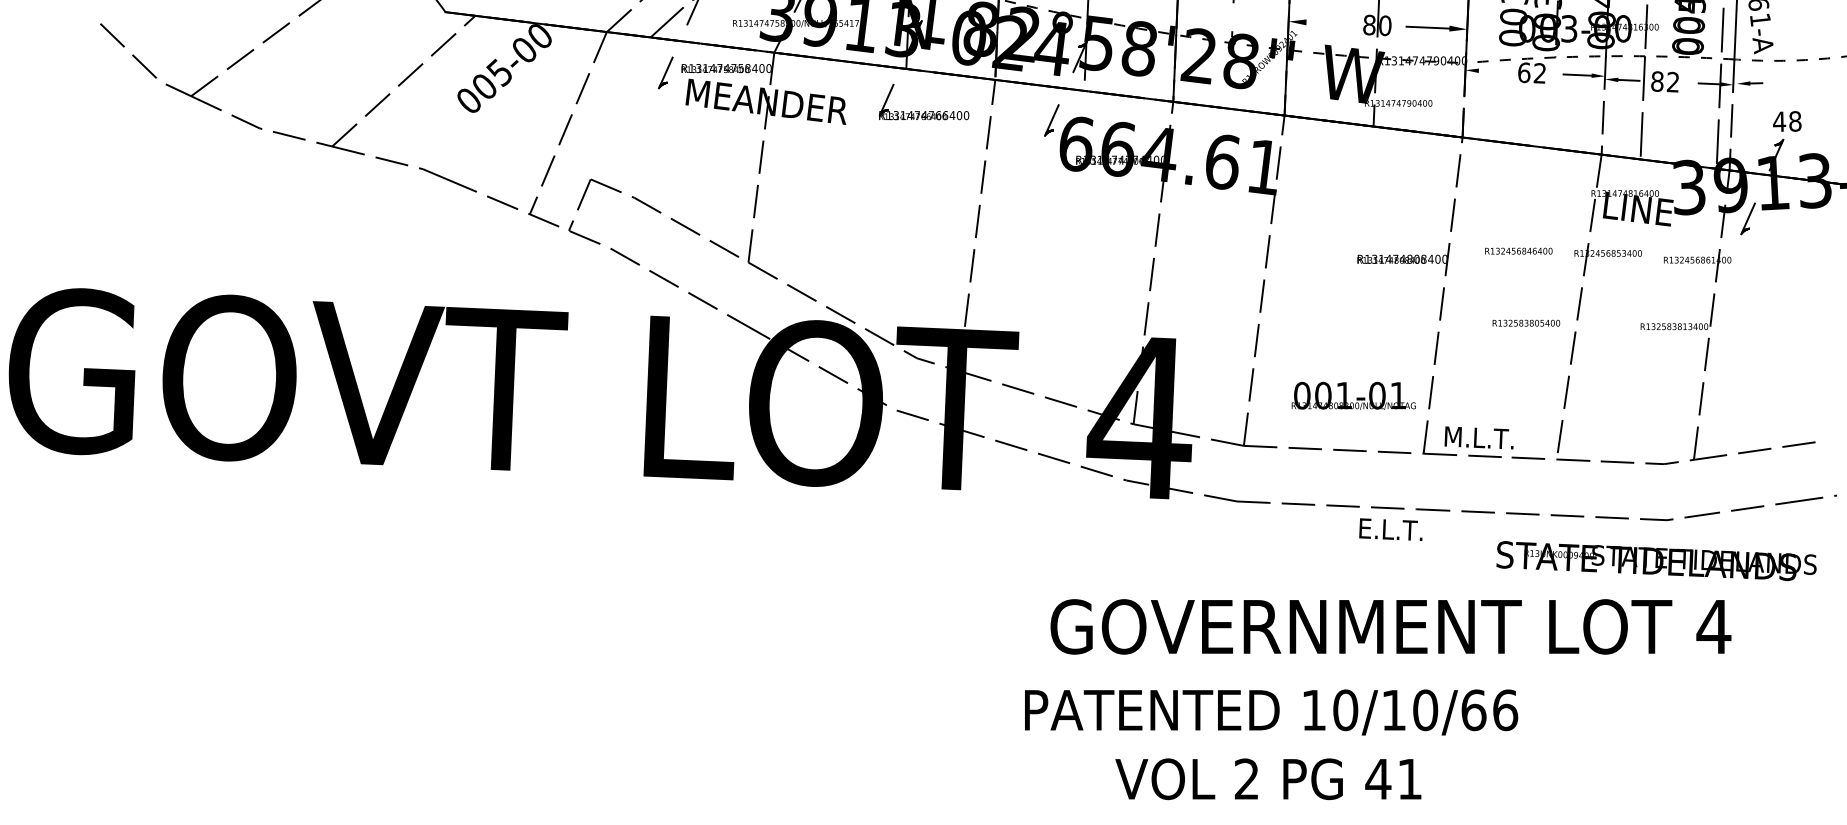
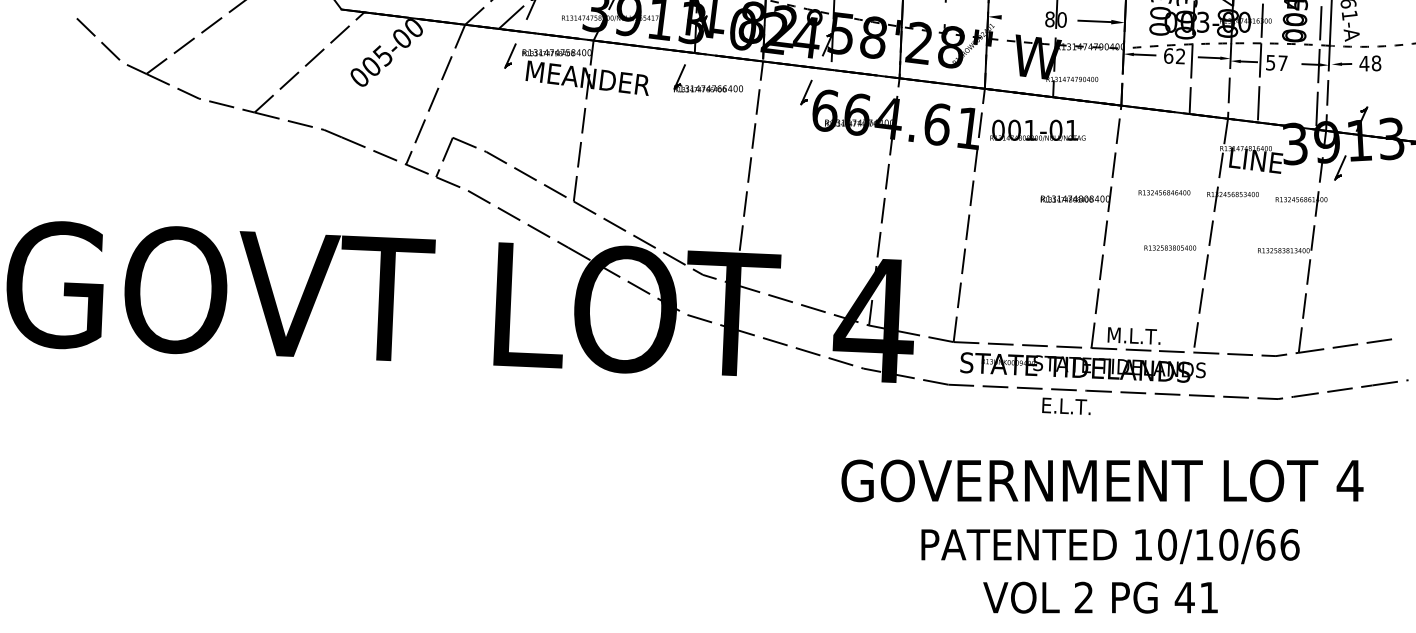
line: (1492, 71) -> (1144, 55), added
text: (1665, 81) -> (1276, 62), 82 -> 57
line: (1553, 102) -> (1191, 78), added
text: (1787, 121) -> (1370, 63), moved
text: (1353, 395) -> (1037, 130), moved
text: (1656, 560) -> (1082, 367), moved
text: (1390, 626) -> (1102, 480), moved
text: (1271, 712) -> (1110, 546), moved
text: (1268, 779) -> (1100, 597), moved

